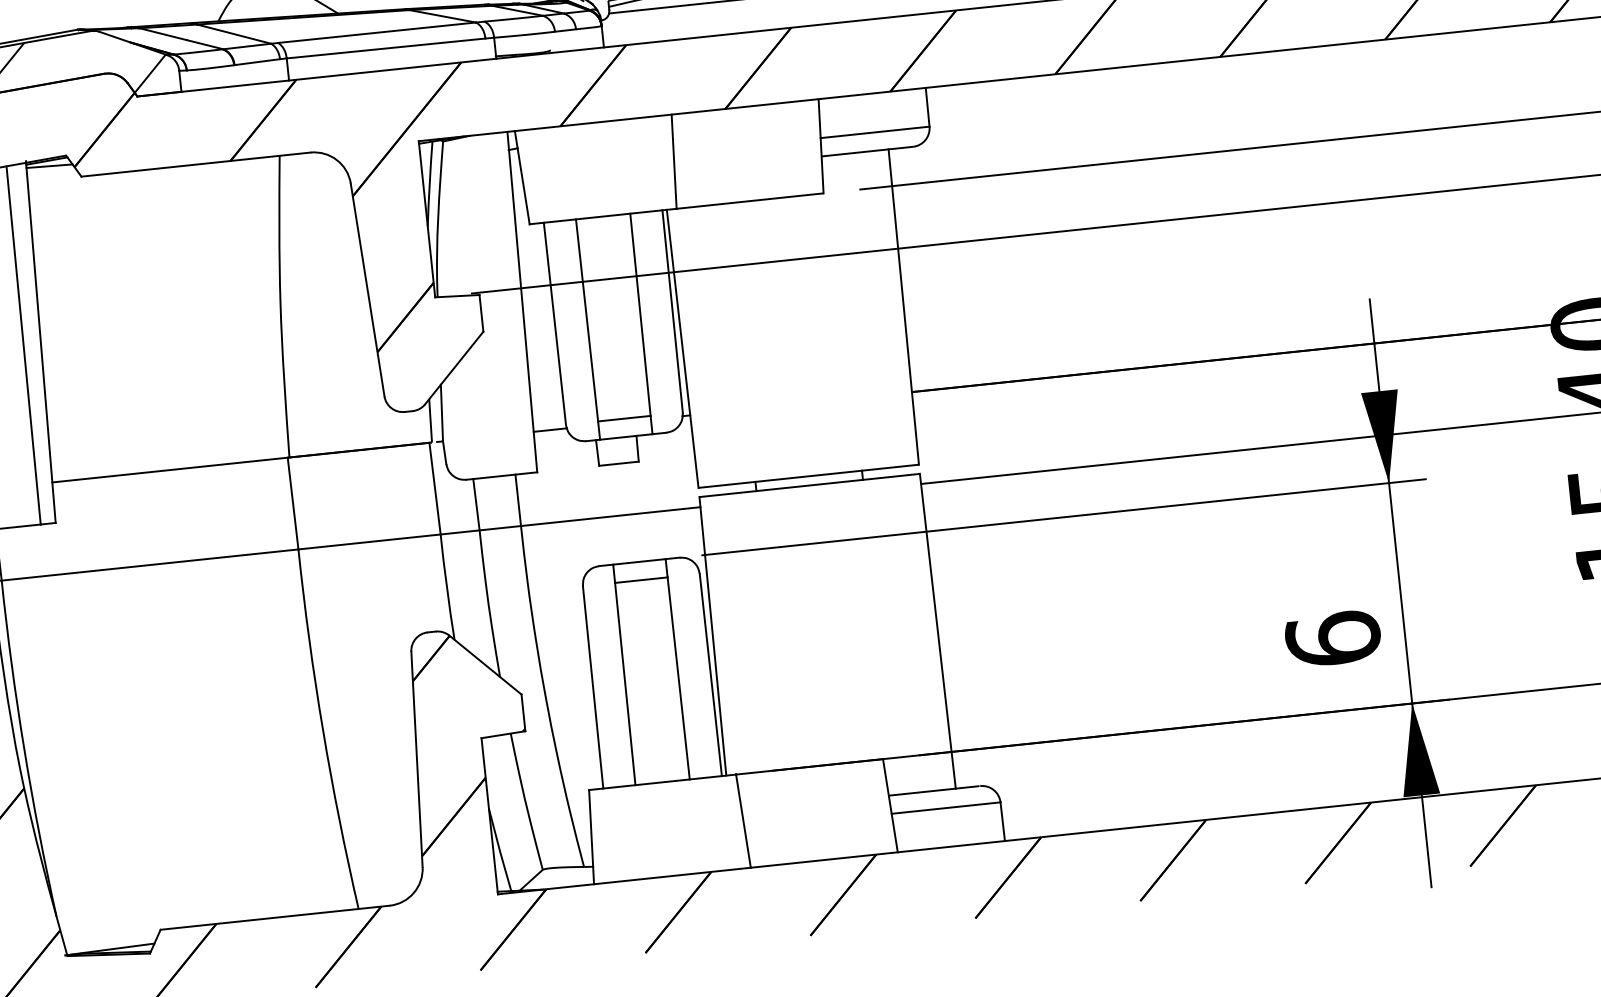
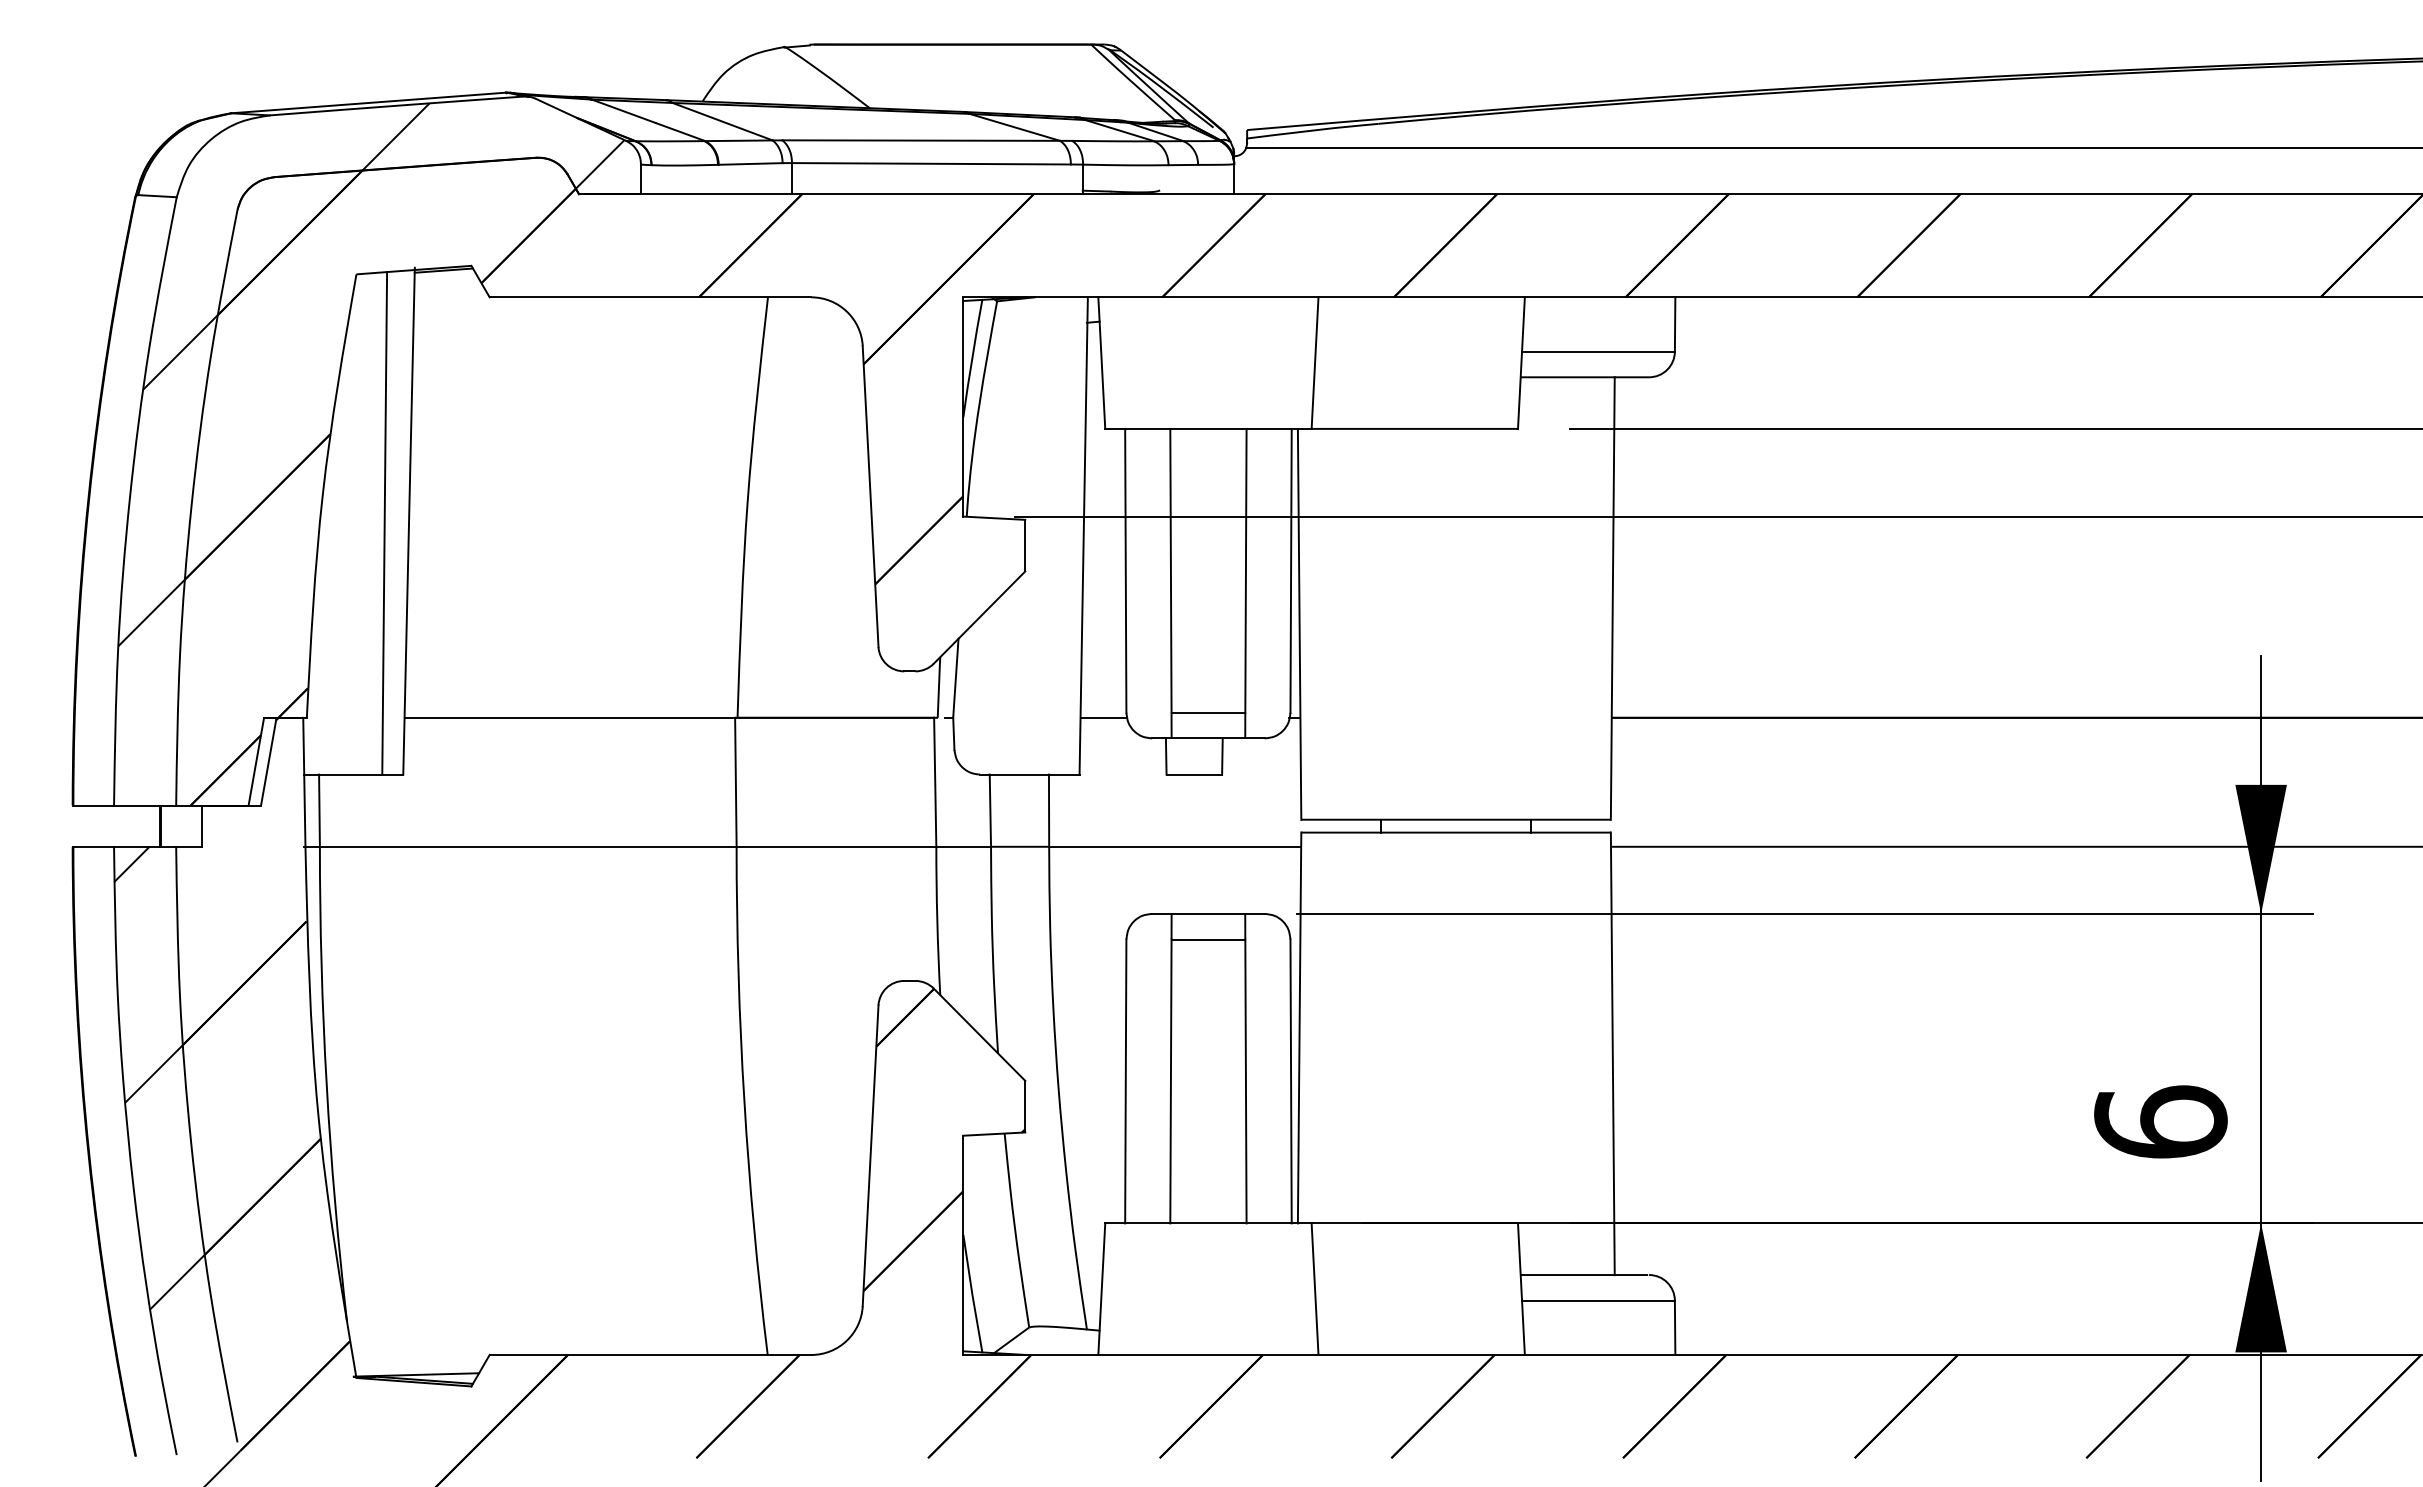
line: (49, 166) -> (446, 278), removed

